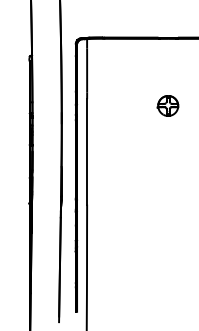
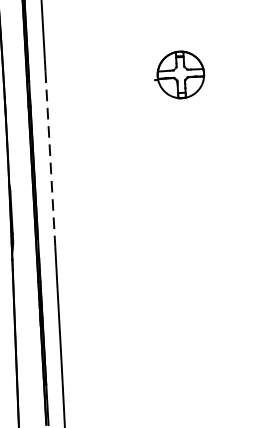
part: (167, 105) -> (179, 74), size x1.4
line: (87, 151) -> (50, 157), solid -> dashed

